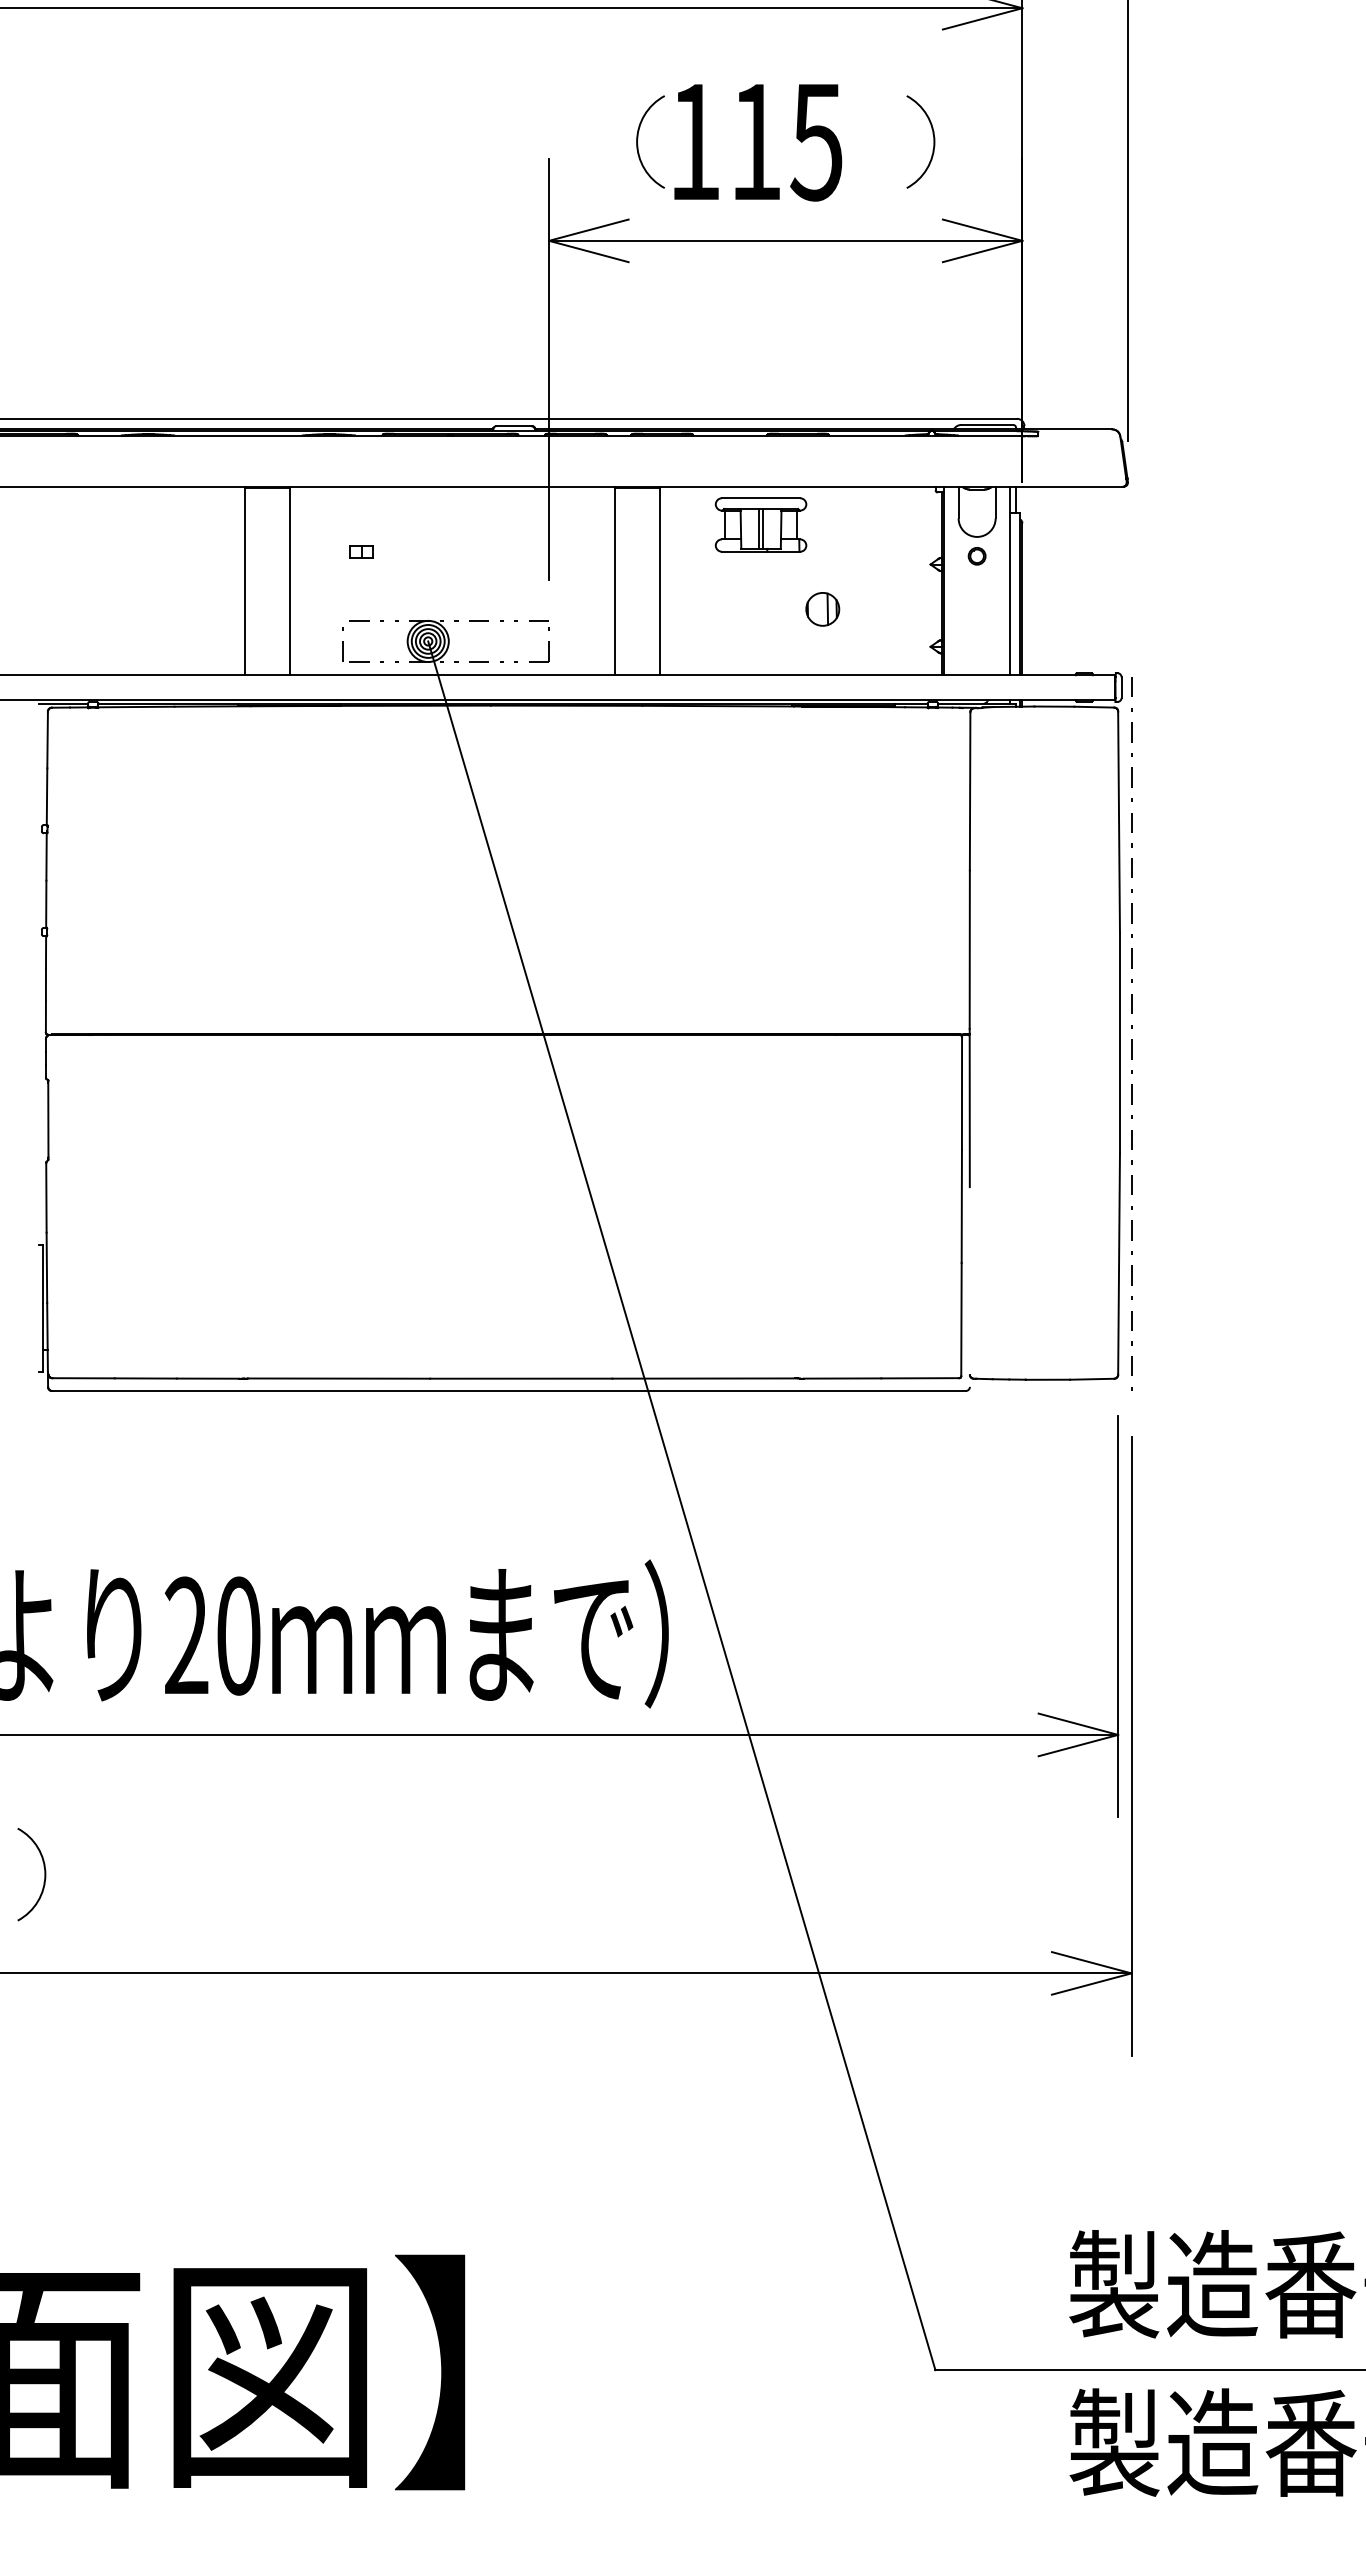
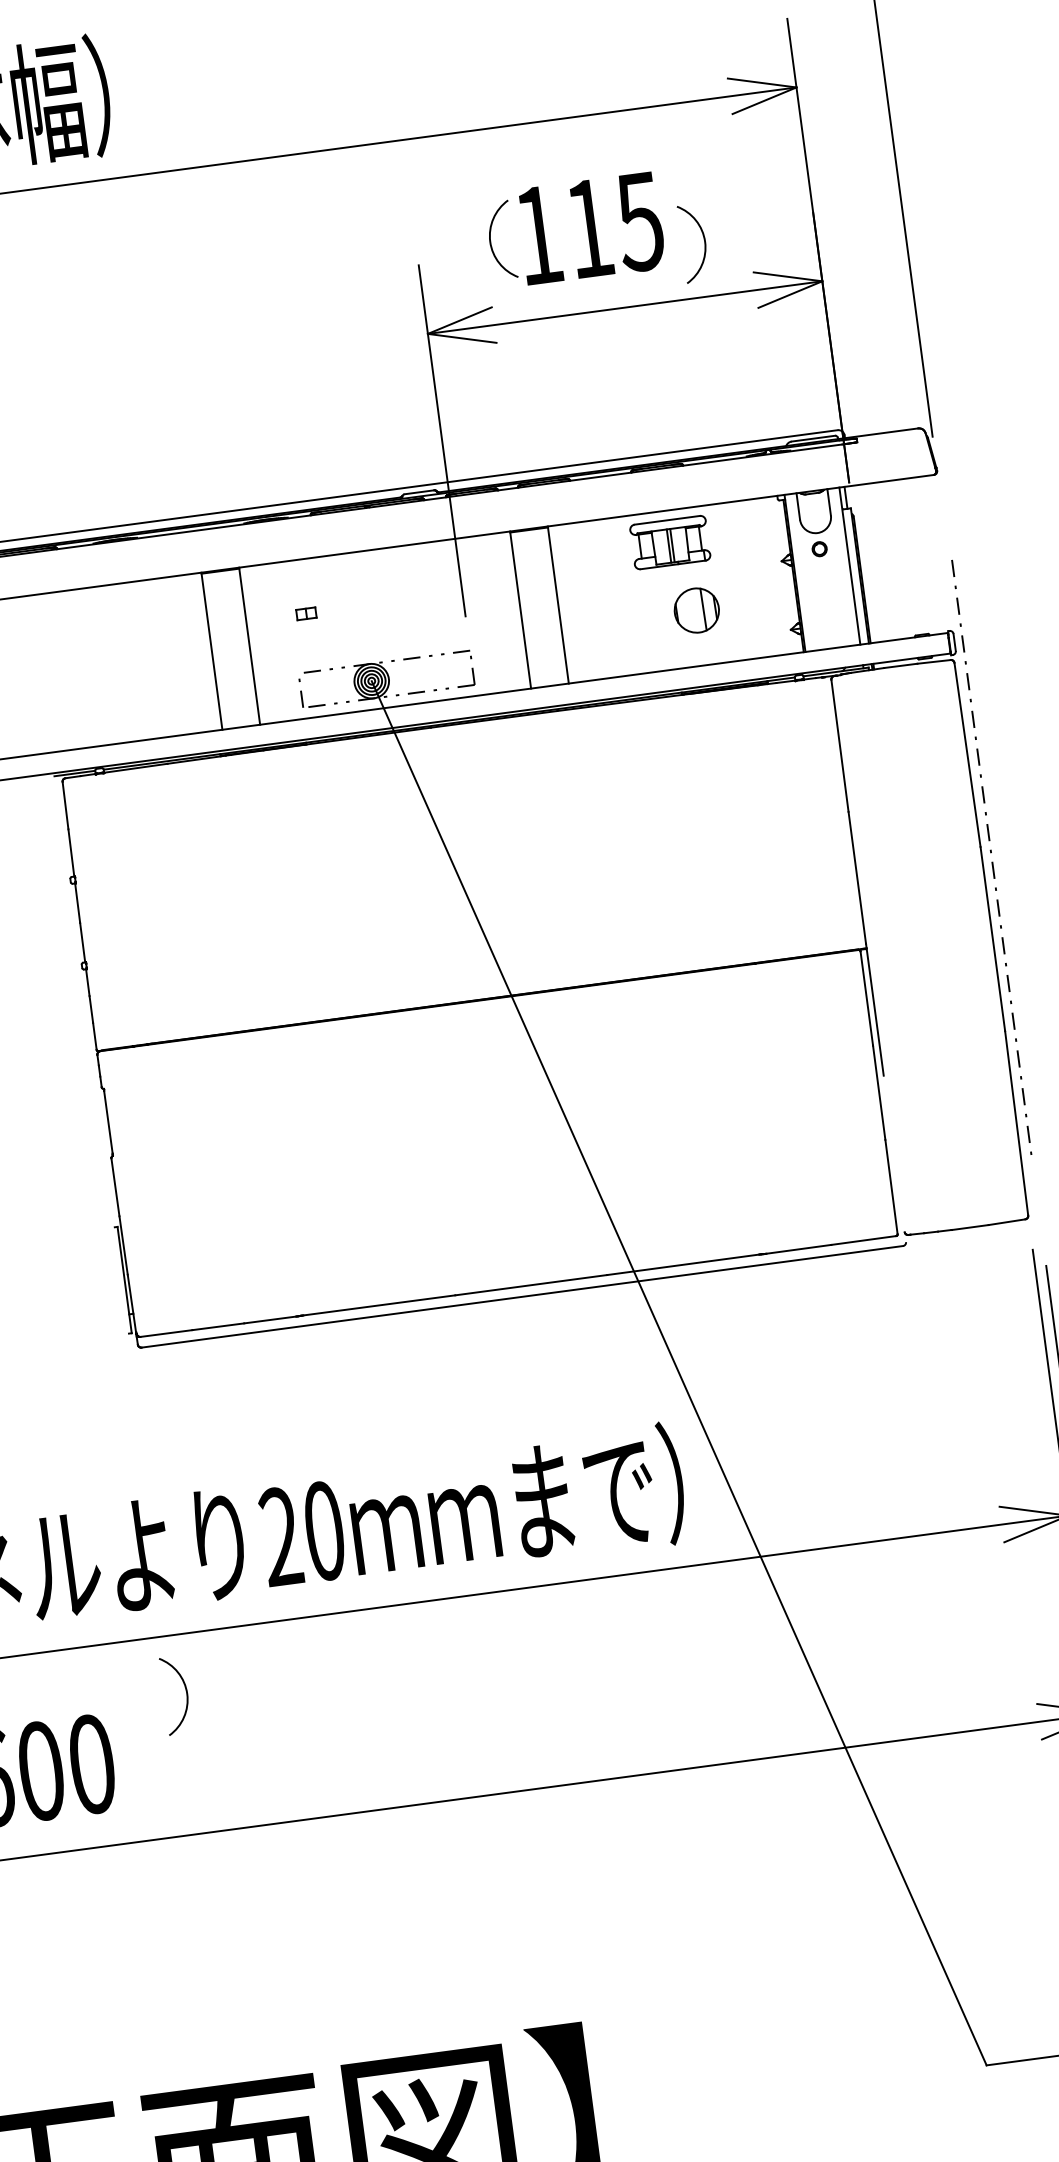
arc: (933, 141) -> (704, 241), moved
part: (760, 524) -> (669, 542), moved
part: (822, 609) -> (696, 610), size x1.6
line: (1131, 1028) -> (991, 853), moved
arc: (44, 1874) -> (186, 1694), moved

